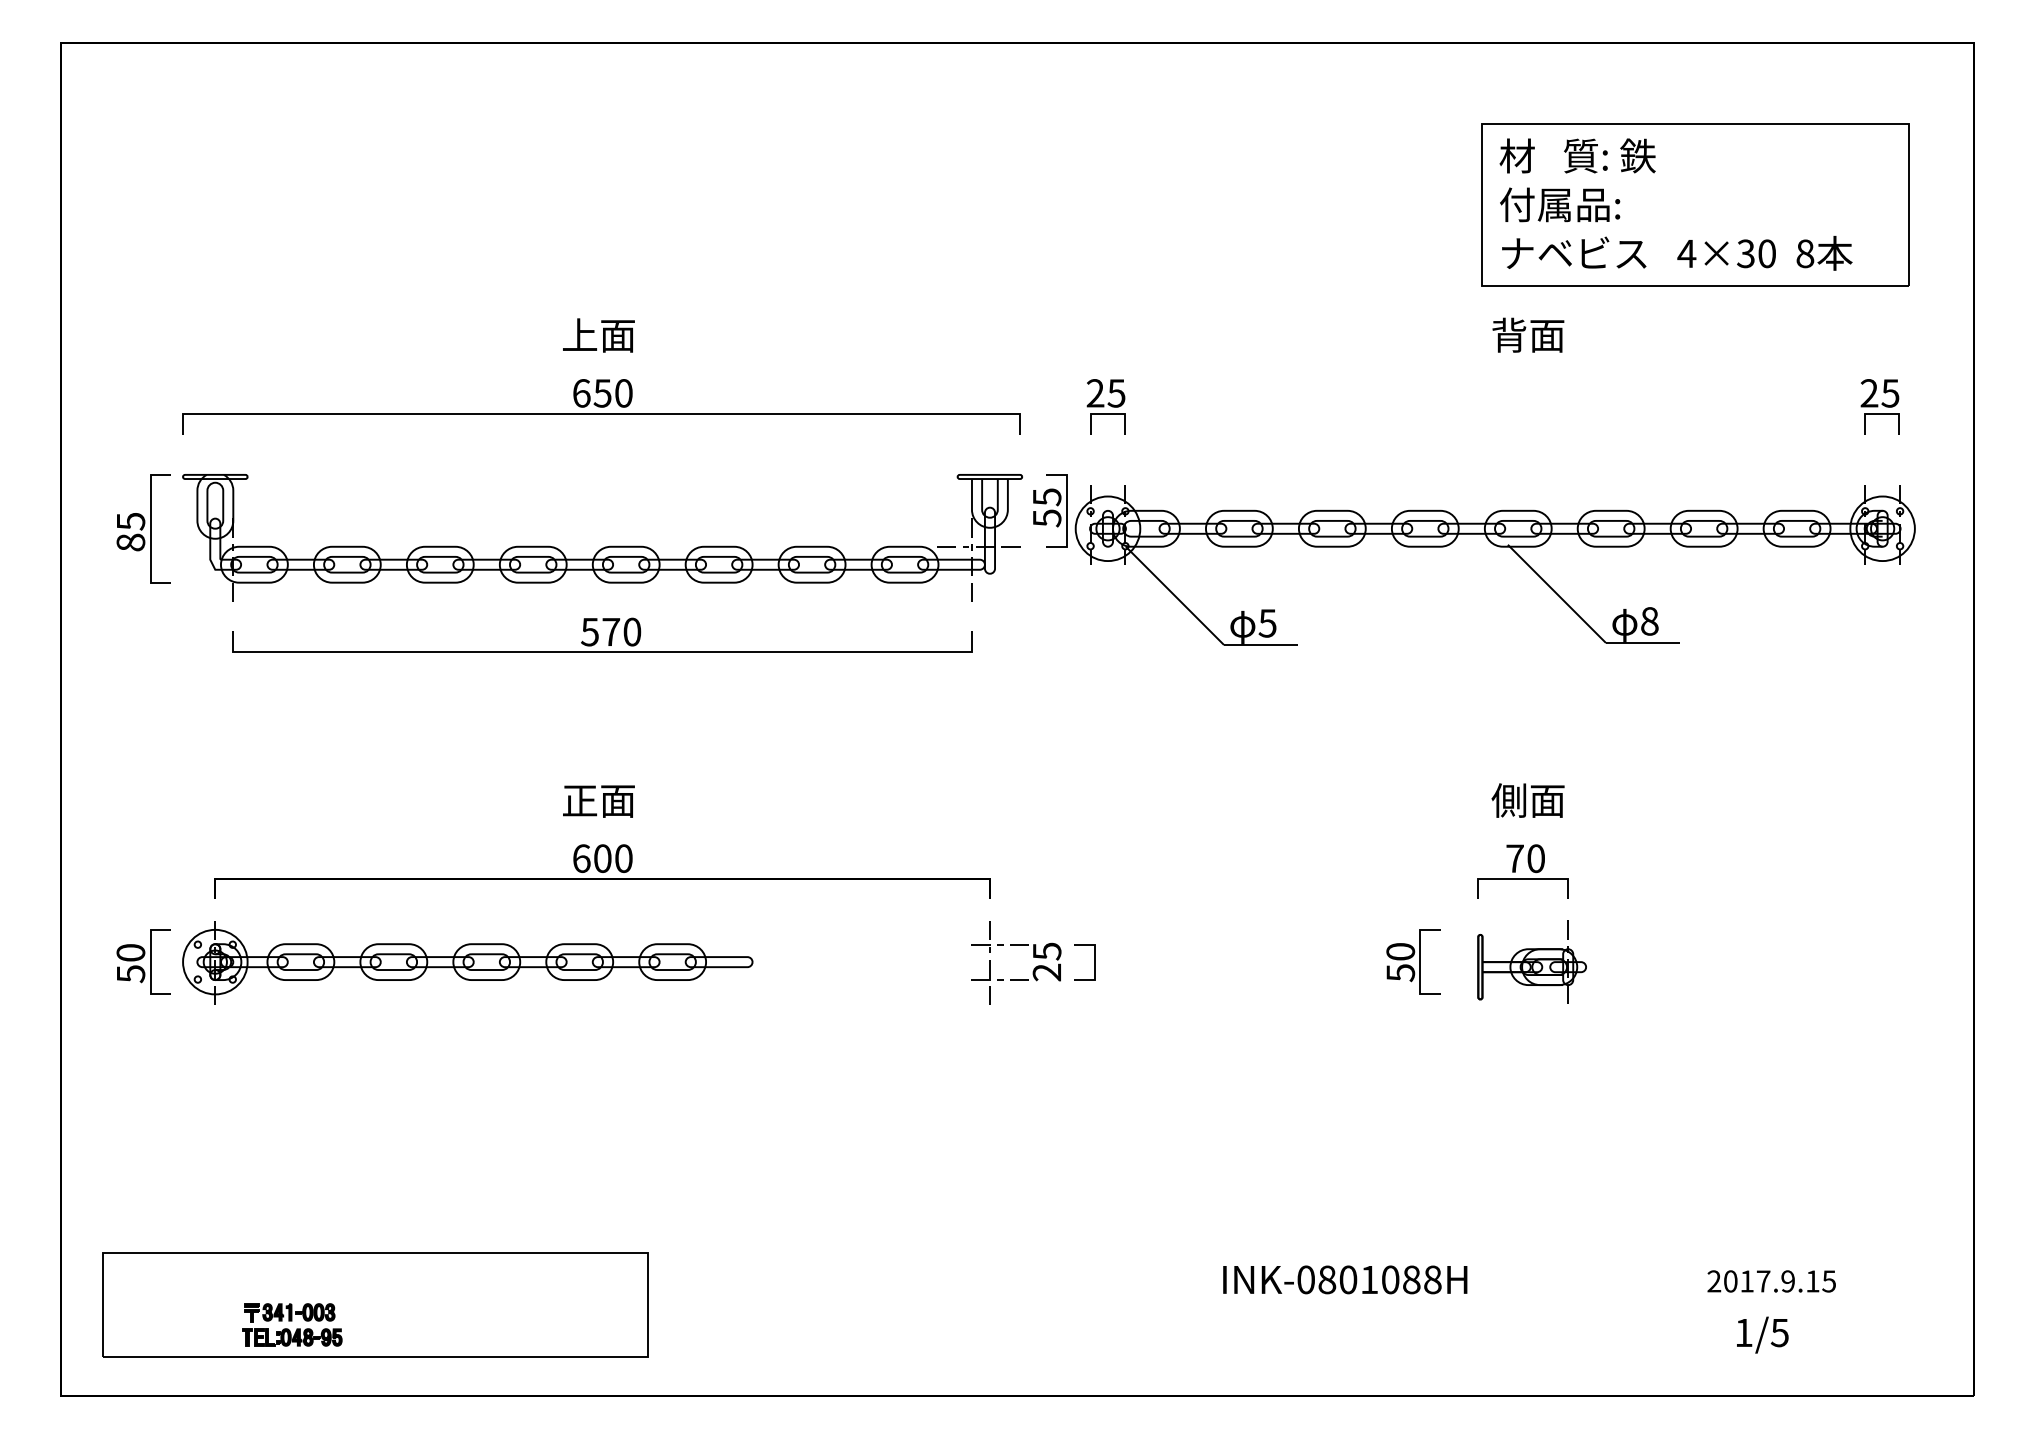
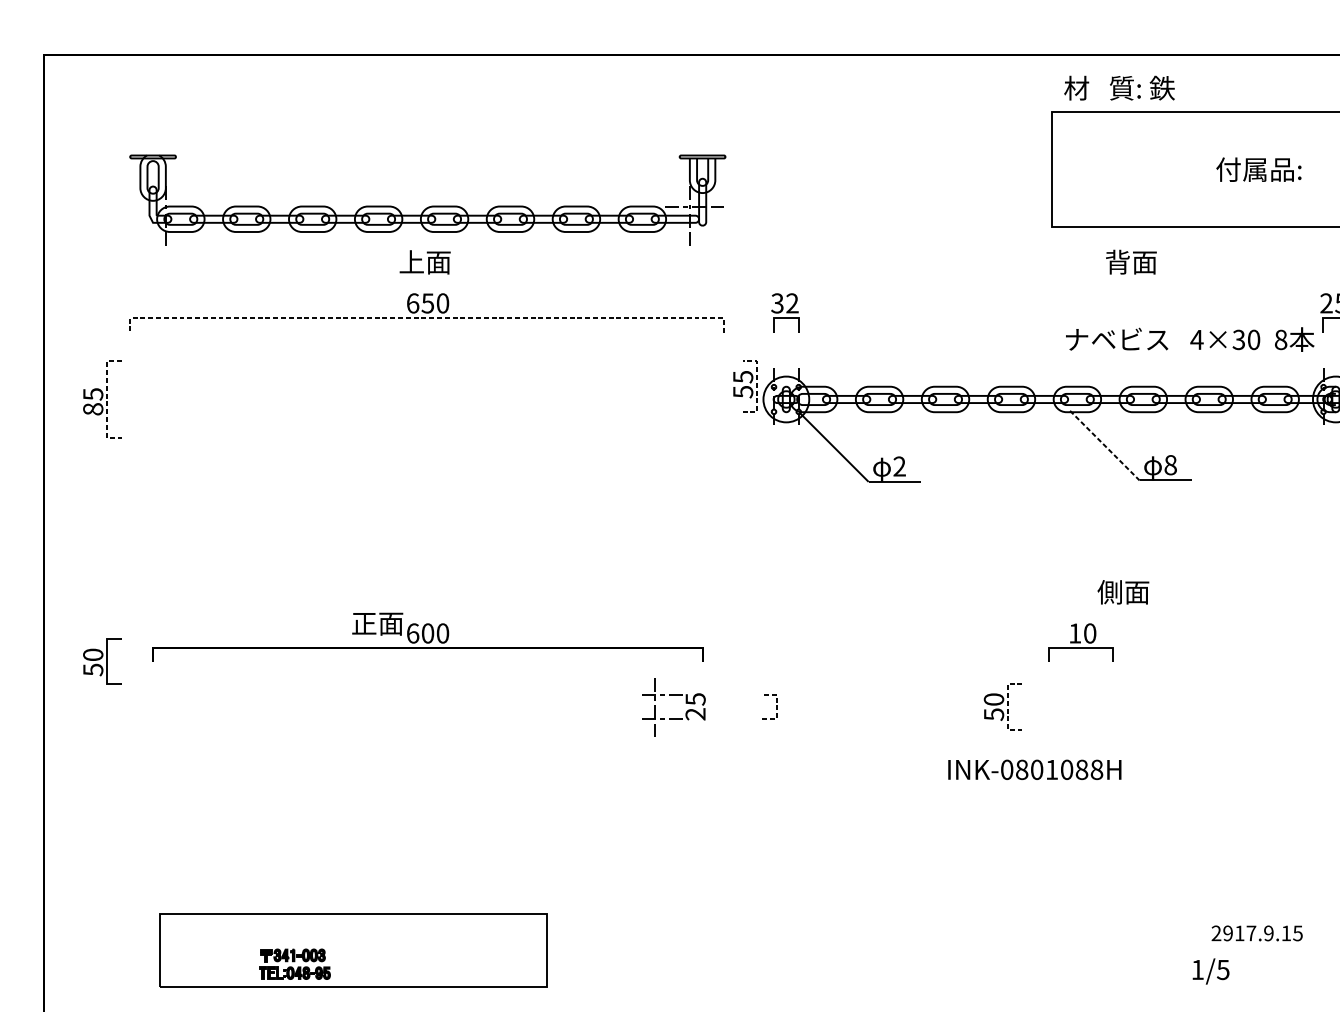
text: (1577, 155) -> (1119, 87), moved
text: (1560, 204) -> (1259, 169), moved
text: (1677, 253) -> (1190, 339), moved
text: (1528, 334) -> (1131, 261), moved
text: (1105, 393) -> (784, 303), 25 -> 32
line: (601, 414) -> (427, 318), solid -> dashed
line: (1066, 510) -> (756, 386), solid -> dashed
line: (150, 528) -> (107, 399), solid -> dashed
part: (605, 546) -> (429, 206), moved
line: (1557, 594) -> (1105, 446), solid -> dashed
text: (1267, 623) -> (899, 466), 5 -> 2
part: (602, 634) -> (427, 474), removed
text: (1527, 800) -> (1122, 592), moved
text: (598, 801) -> (377, 624), moved
text: (1514, 858) -> (1074, 633), 70 -> 10
part: (1016, 945) -> (673, 695), moved
part: (143, 961) -> (102, 661), moved
line: (1094, 961) -> (776, 706), solid -> dashed
part: (1531, 961) -> (1086, 706), removed
part: (467, 962) -> (331, 707), removed
line: (1420, 962) -> (1008, 707), solid -> dashed
text: (1345, 1279) -> (1035, 769), moved
text: (1730, 1281) -> (1227, 933), 2017.9.15 -> 2917.9.15
part: (375, 1304) -> (353, 949), moved
text: (1762, 1334) -> (1210, 971), moved

